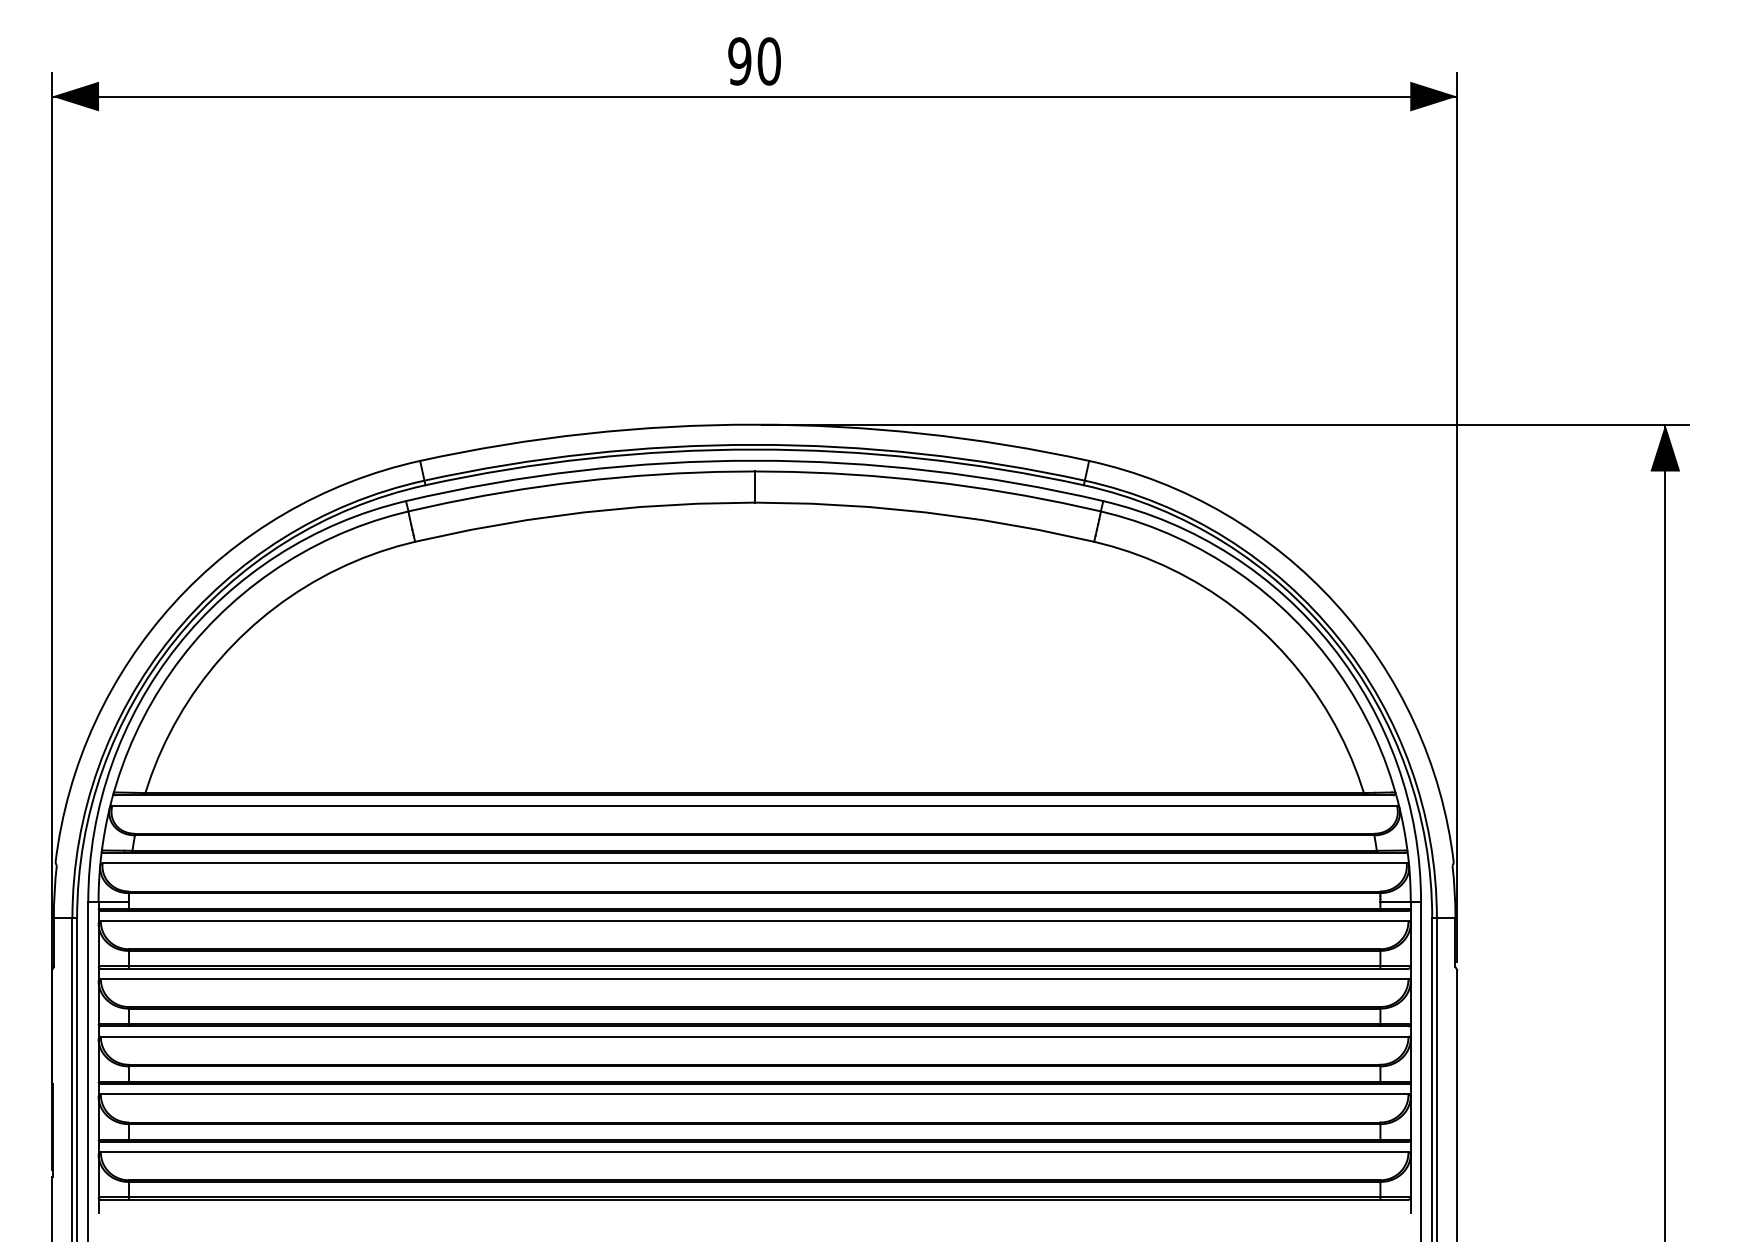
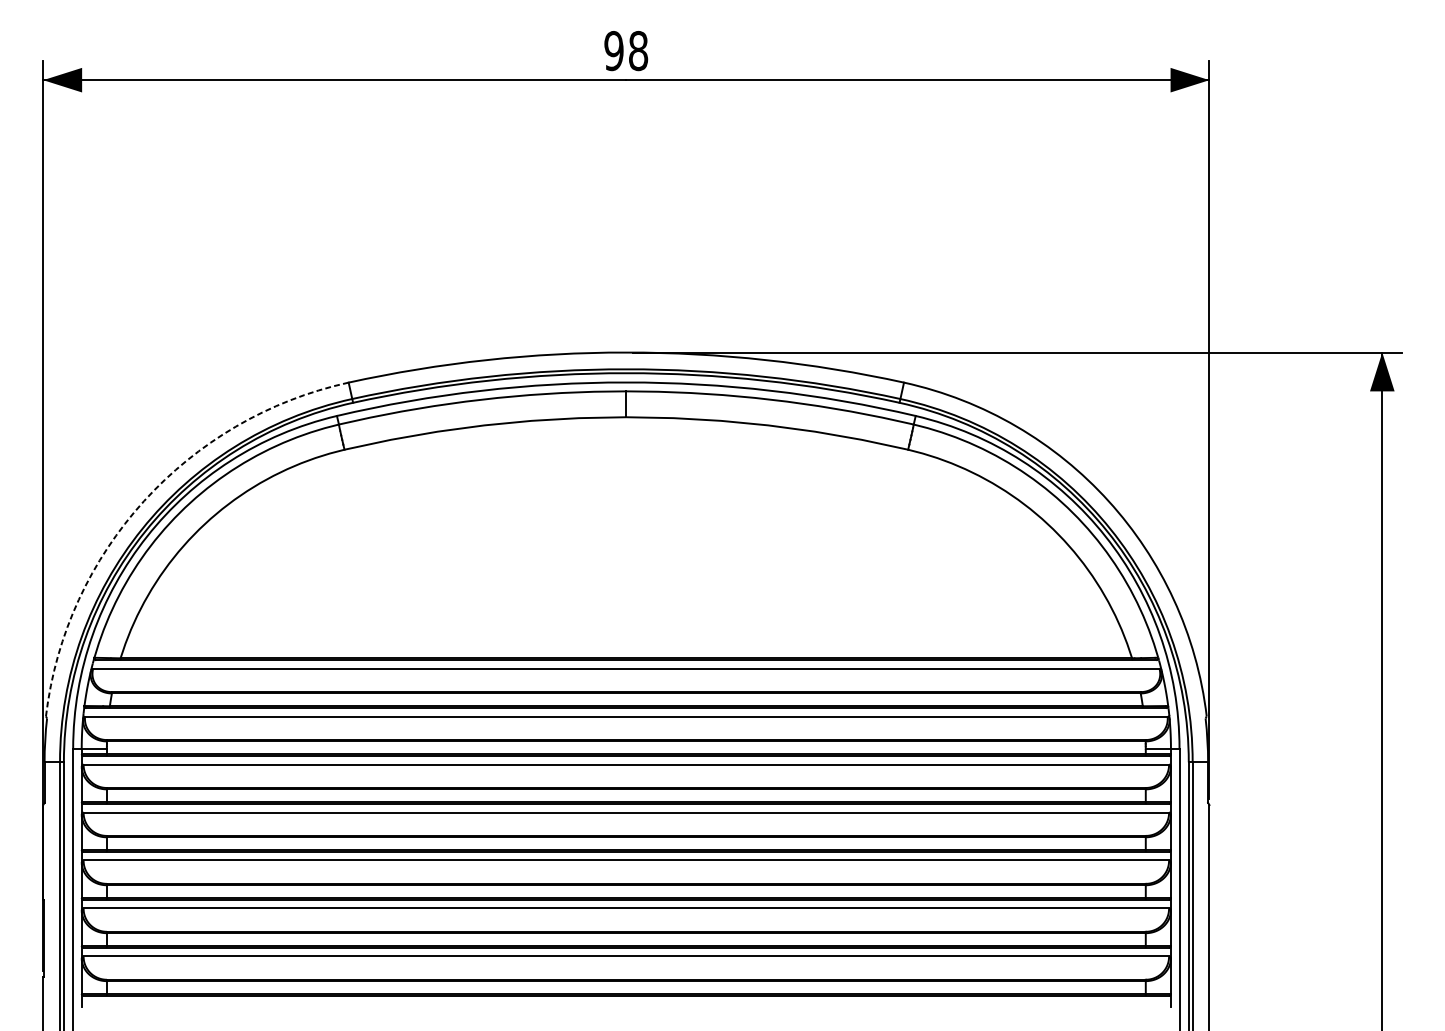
text: (768, 61) -> (637, 51), 90 -> 98
arc: (173, 603) -> (143, 500), solid -> dashed

